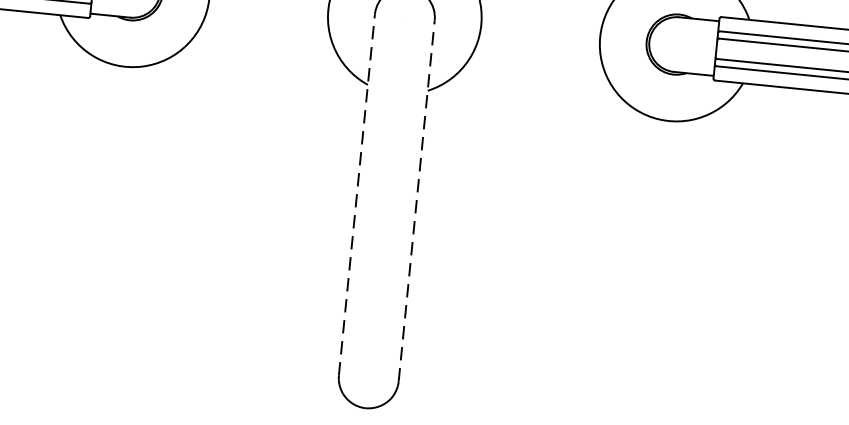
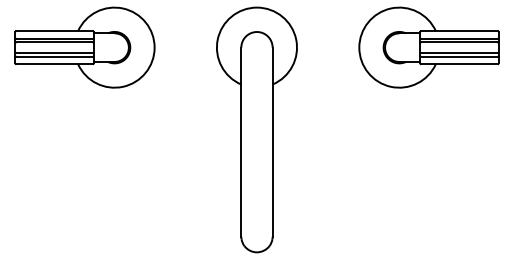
line: (357, 195) -> (241, 142), dashed -> solid
line: (416, 201) -> (272, 142), dashed -> solid

